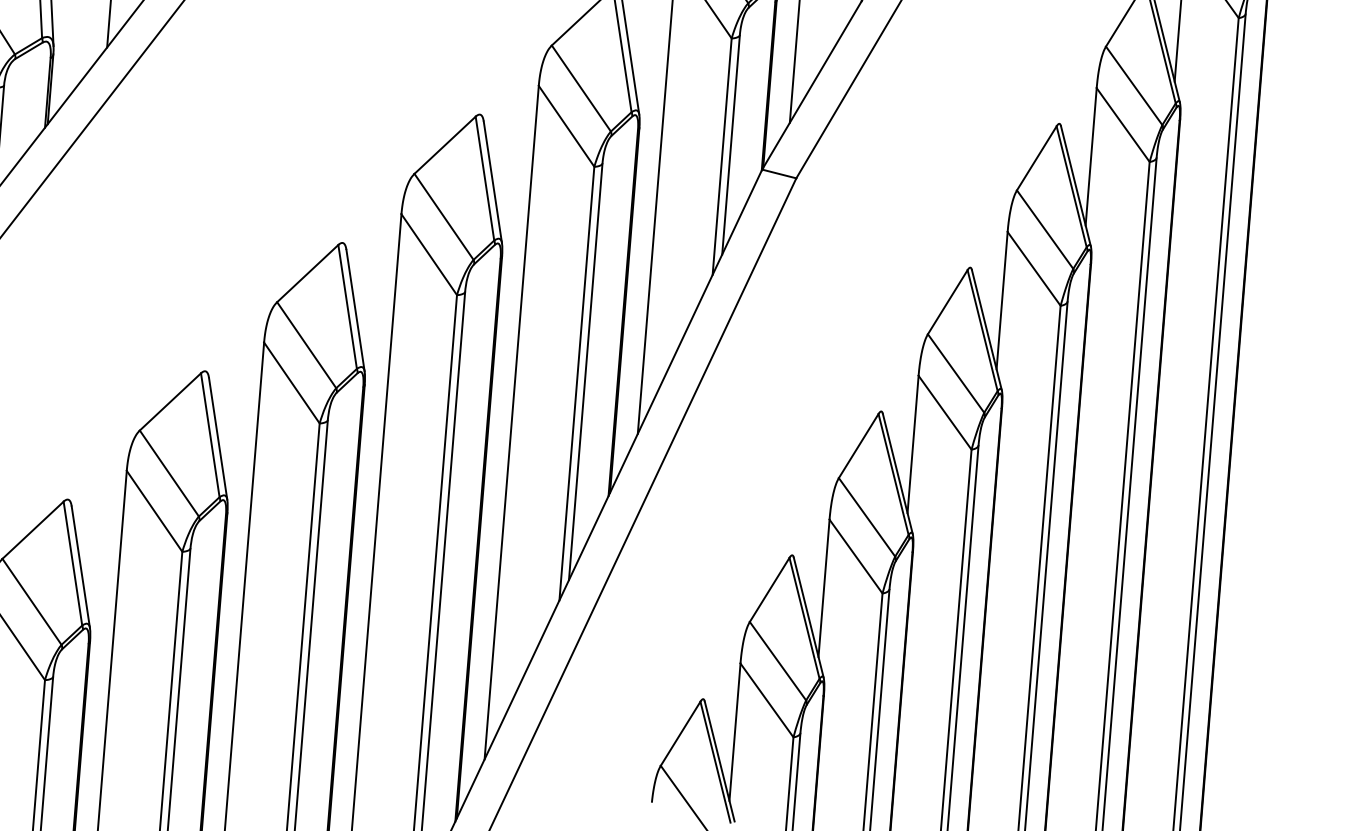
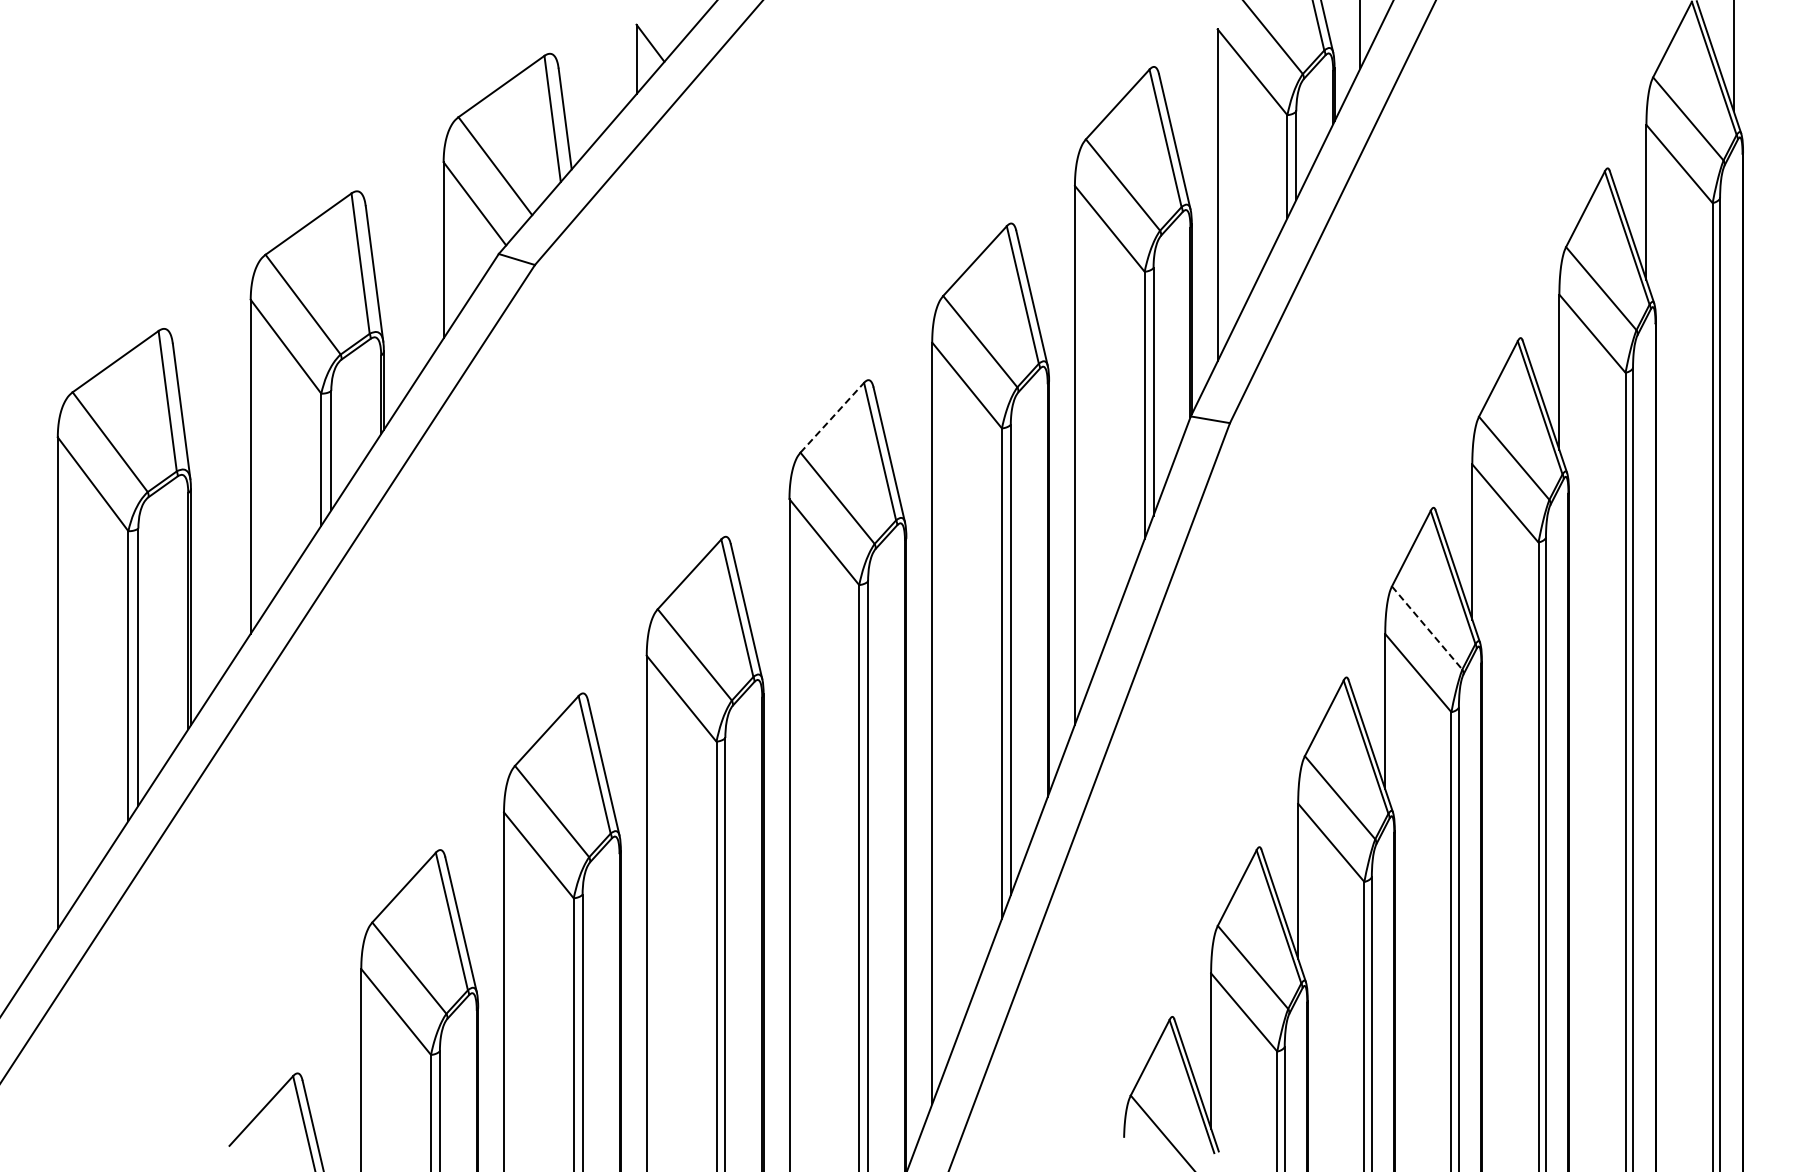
line: (445, 145) -> (832, 417), solid -> dashed
line: (956, 373) -> (1427, 628), solid -> dashed

